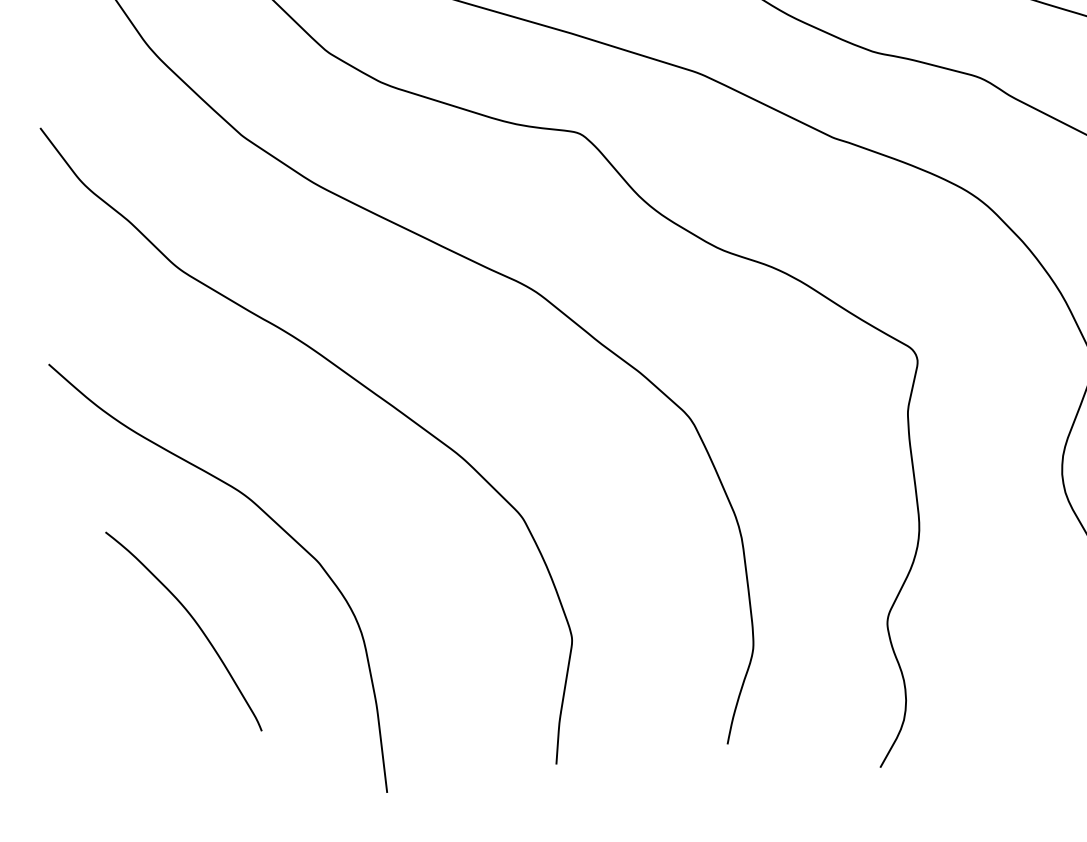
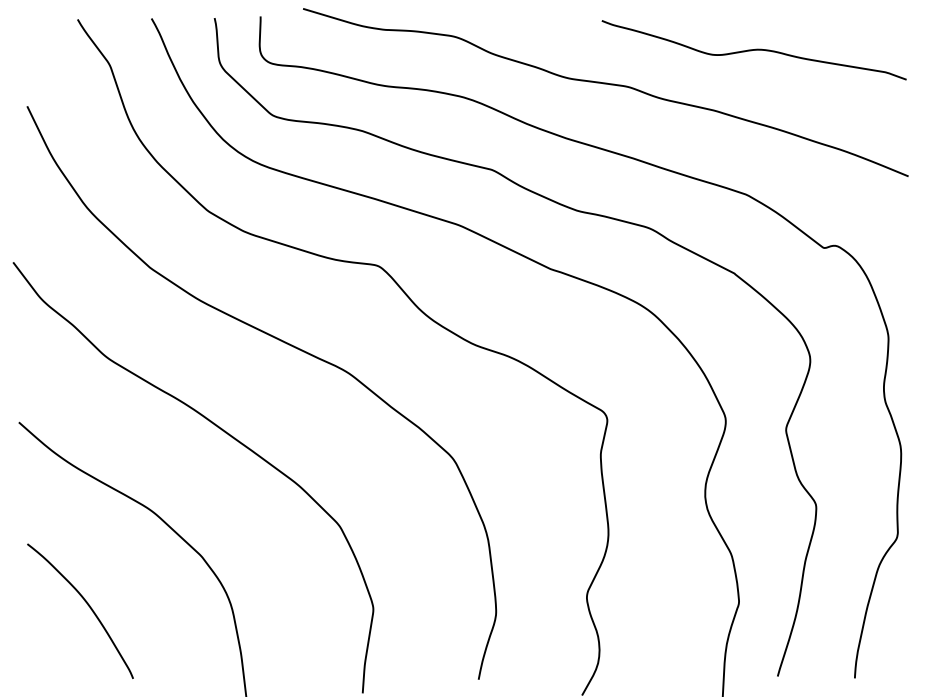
curve: (194, 622) -> (87, 605), moved

